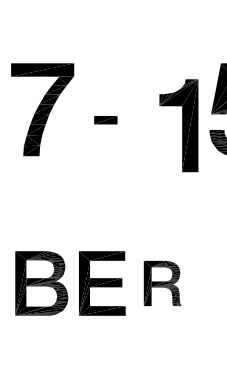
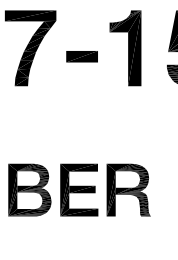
part: (105, 120) -> (81, 57), size x1.67
part: (178, 125) -> (125, 48), moved
part: (162, 283) -> (128, 190), size x1.43

